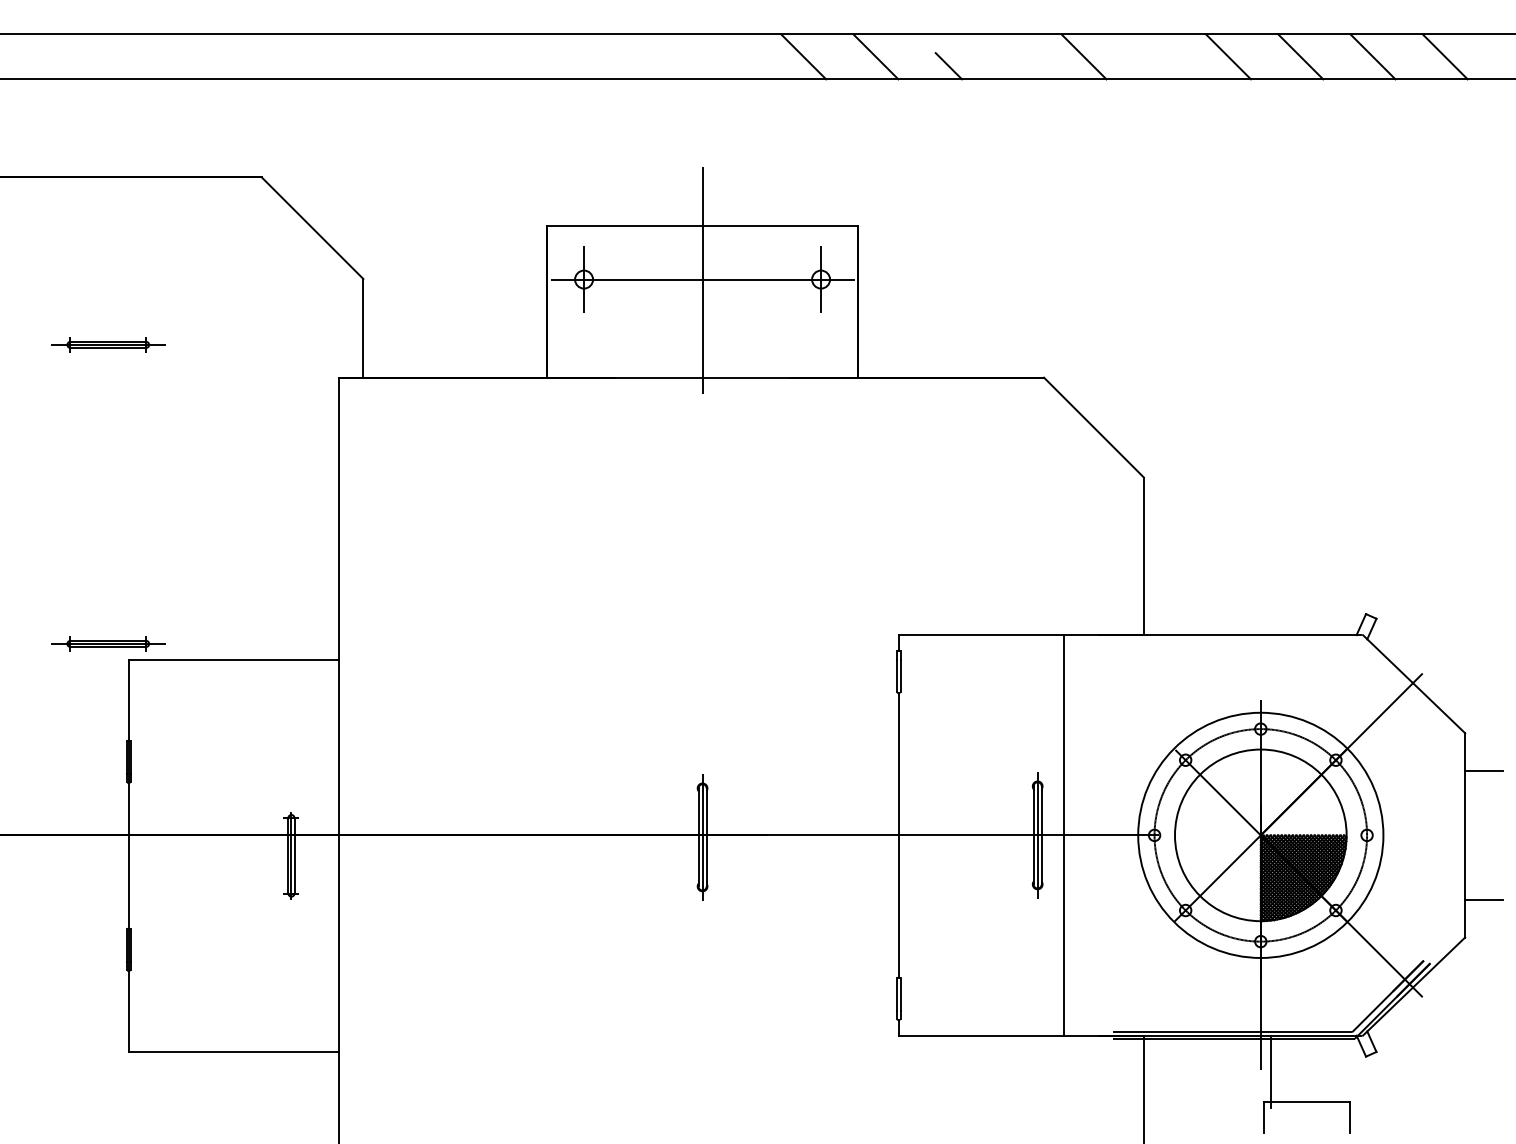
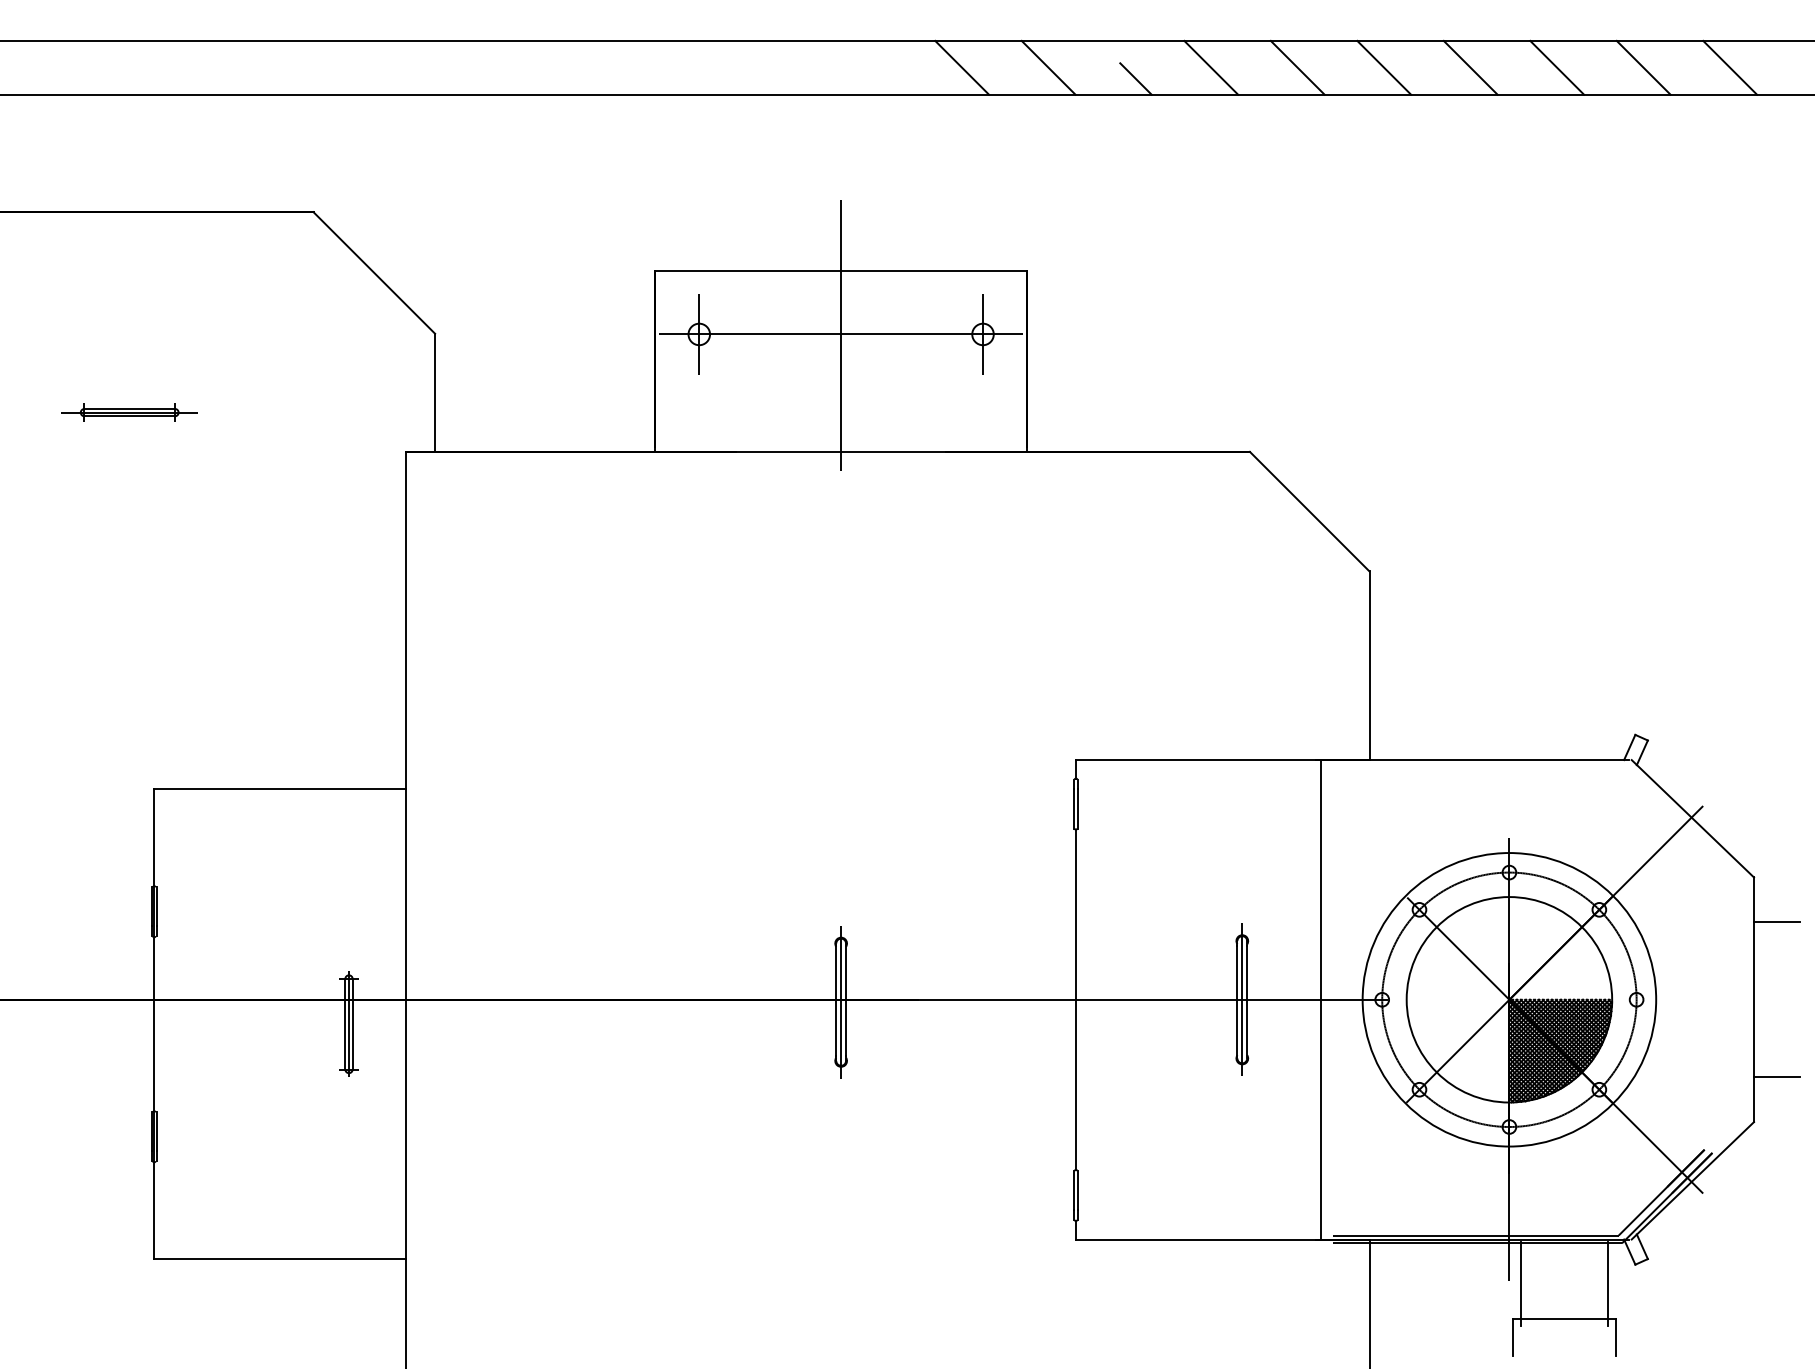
line: (1011, 56) -> (1210, 67), added
line: (1155, 56) -> (1383, 67), added
part: (108, 643) -> (129, 770), removed
line: (1064, 835) -> (1321, 999), moved
line: (1343, 1072) -> (1608, 1283), added

